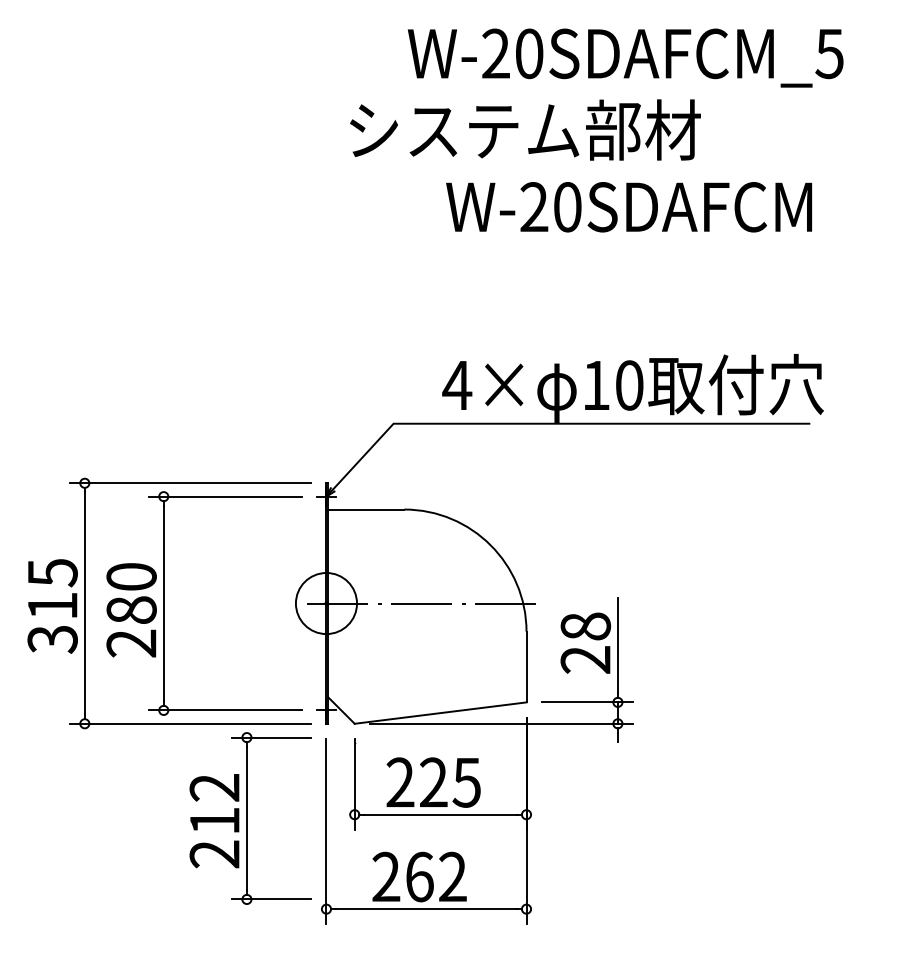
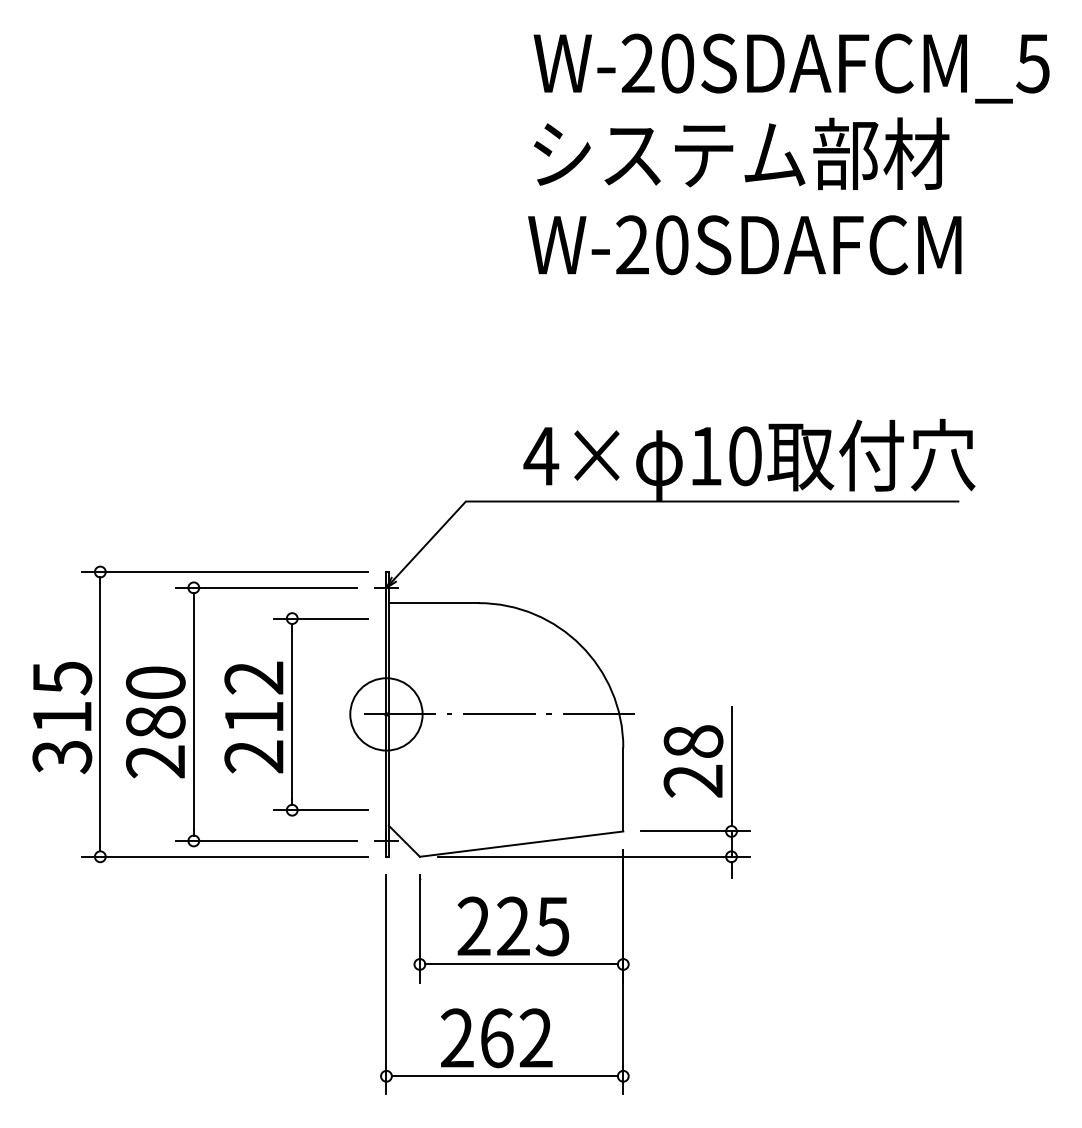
text: (625, 57) -> (791, 67), moved
text: (525, 129) -> (741, 153), moved
part: (250, 818) -> (296, 714), moved

